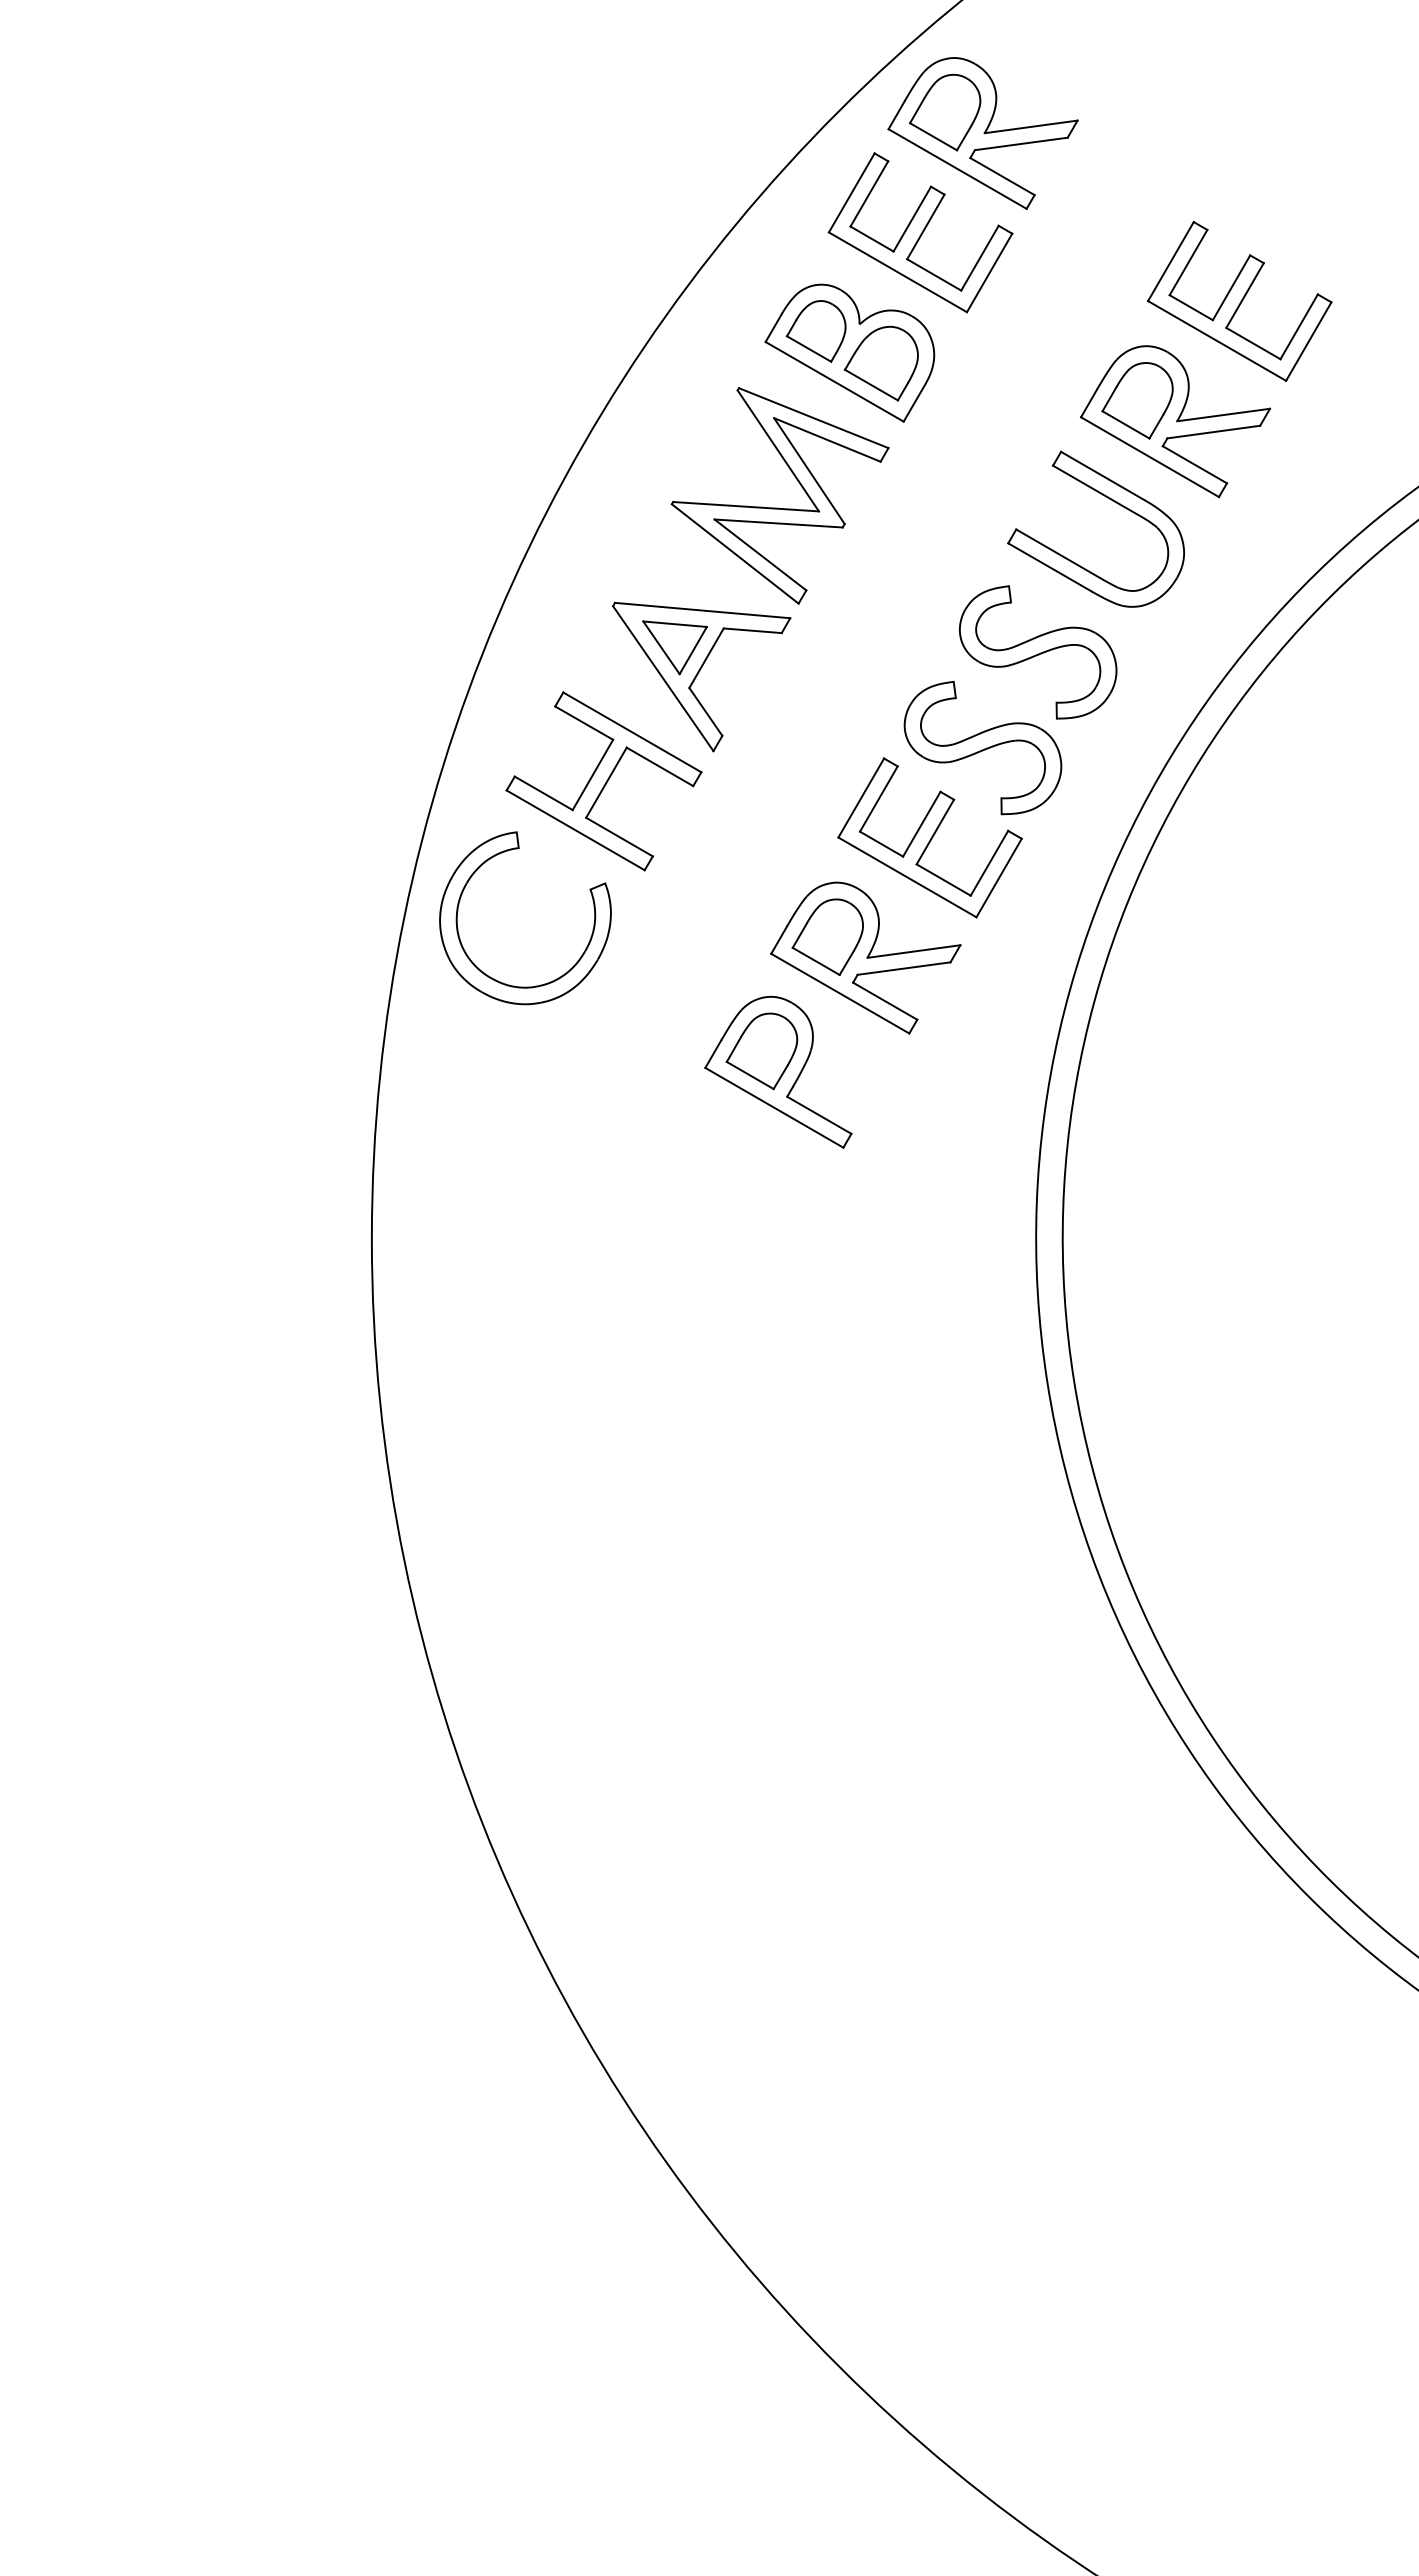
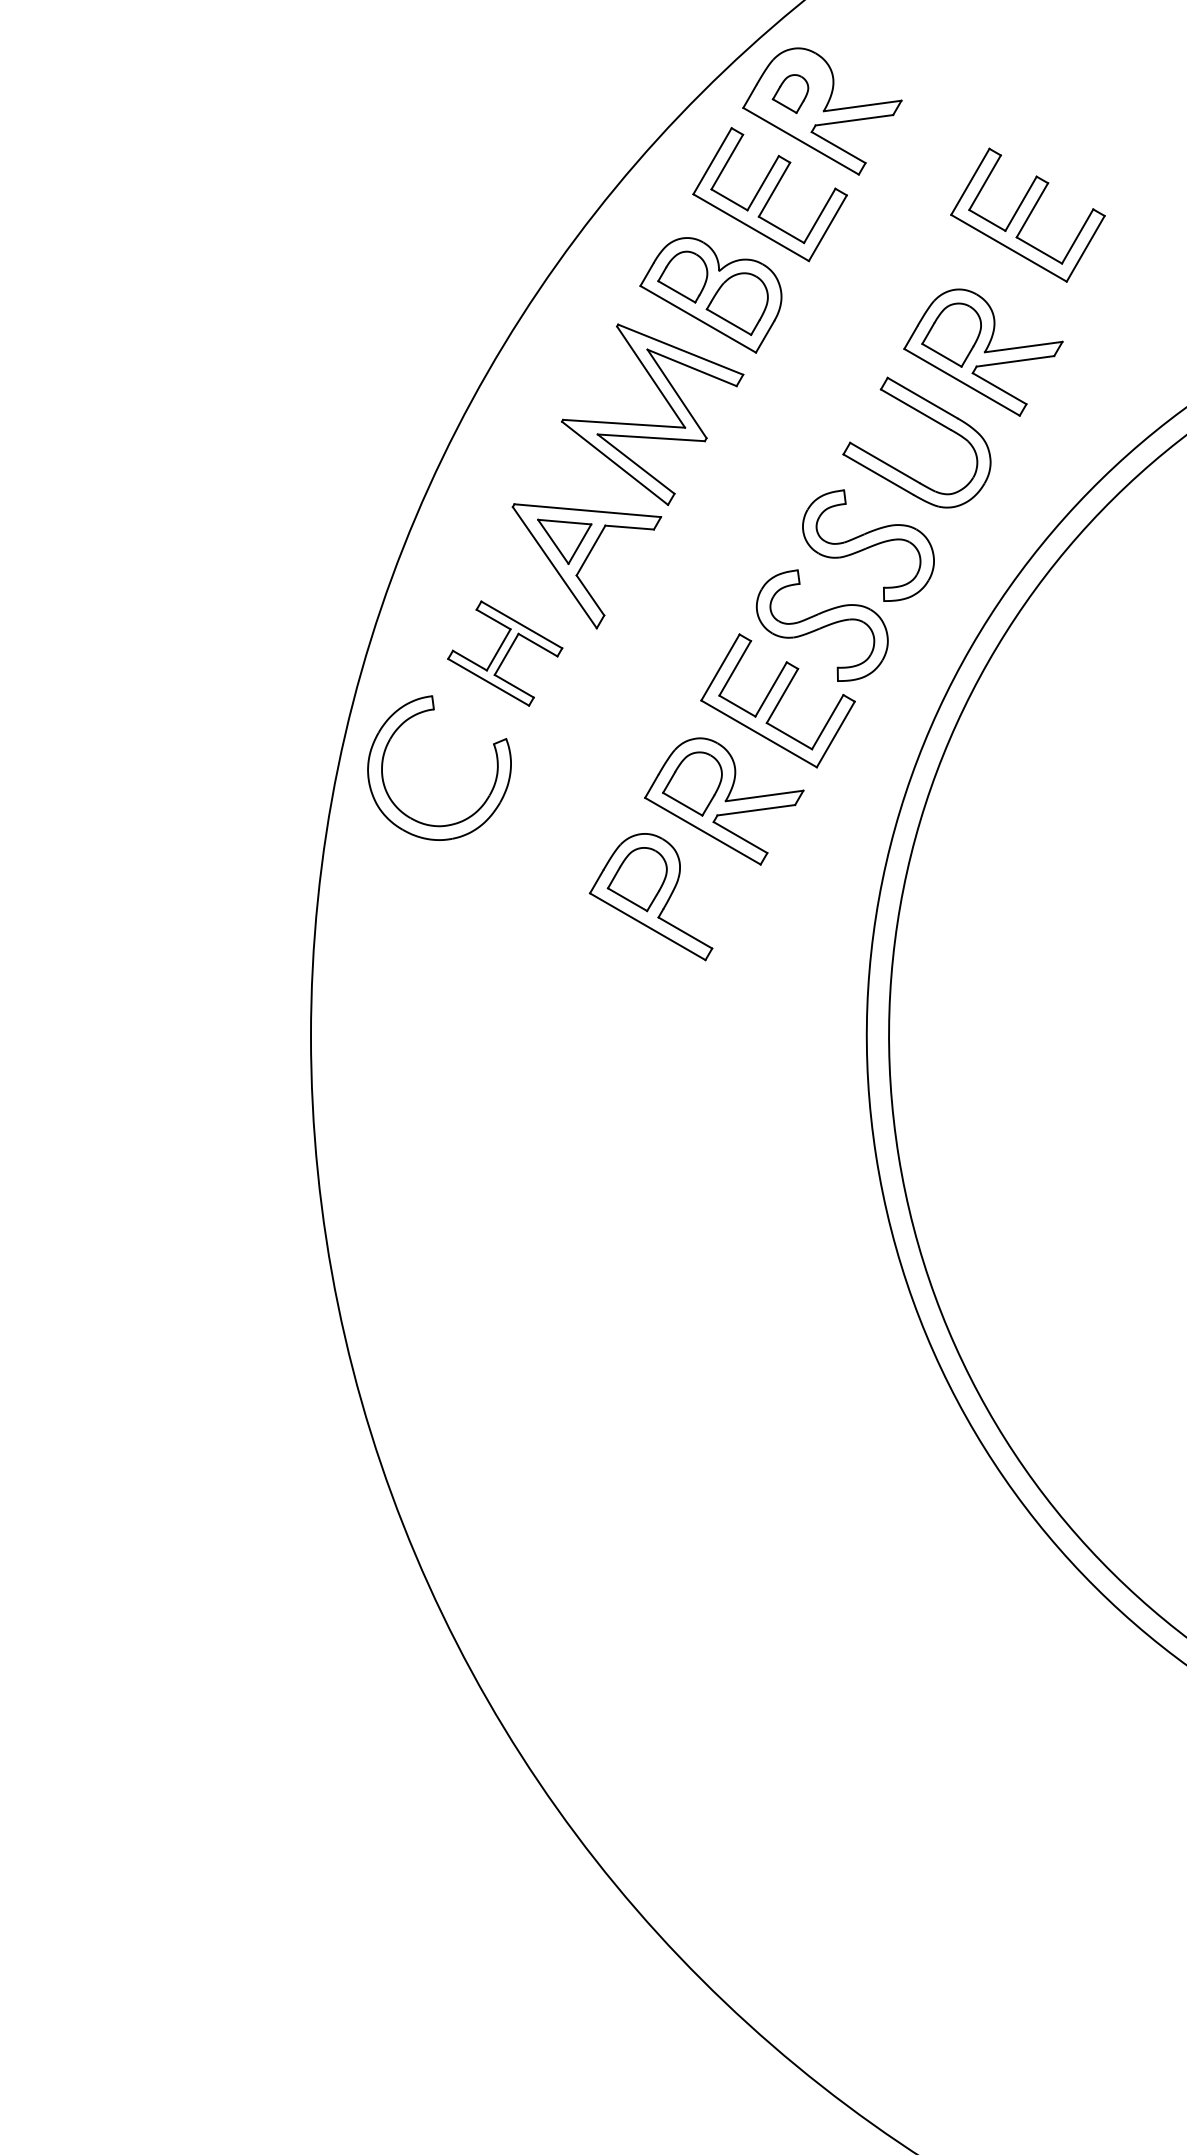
part: (944, 112) -> (790, 93), size x0.6
part: (1239, 300) -> (1027, 214), moved
part: (603, 781) -> (504, 653), size x0.7

